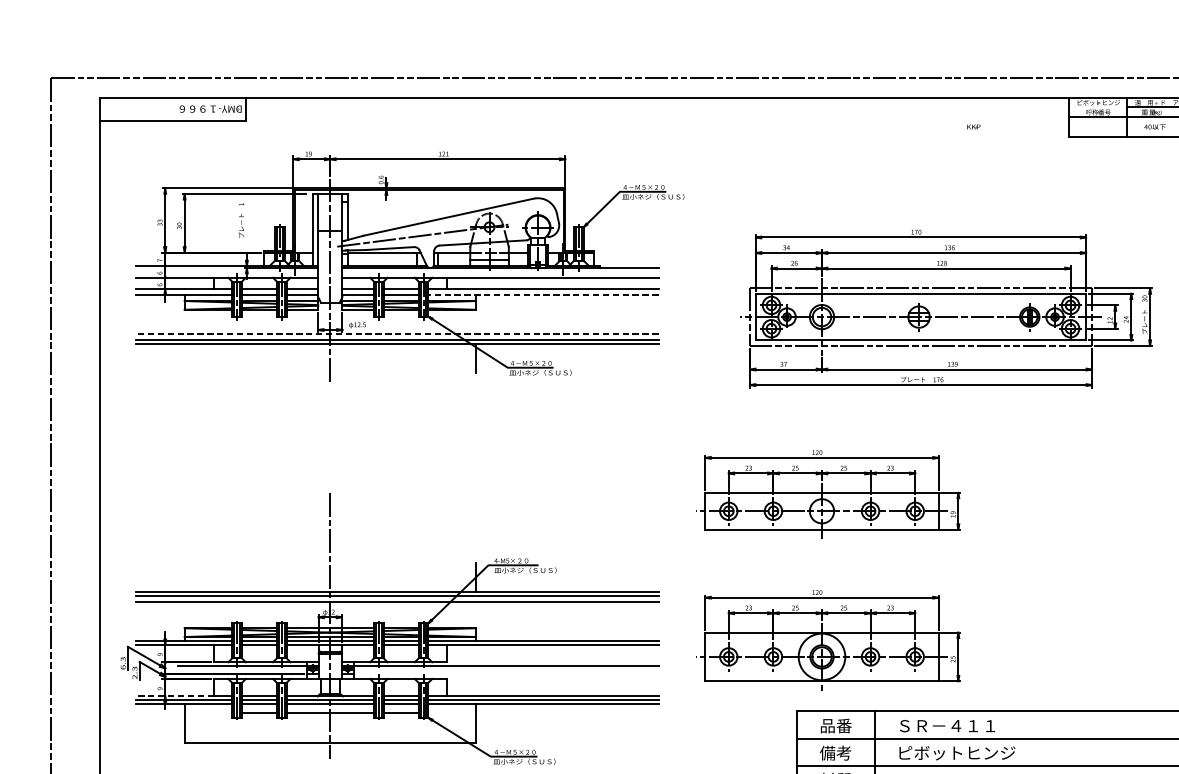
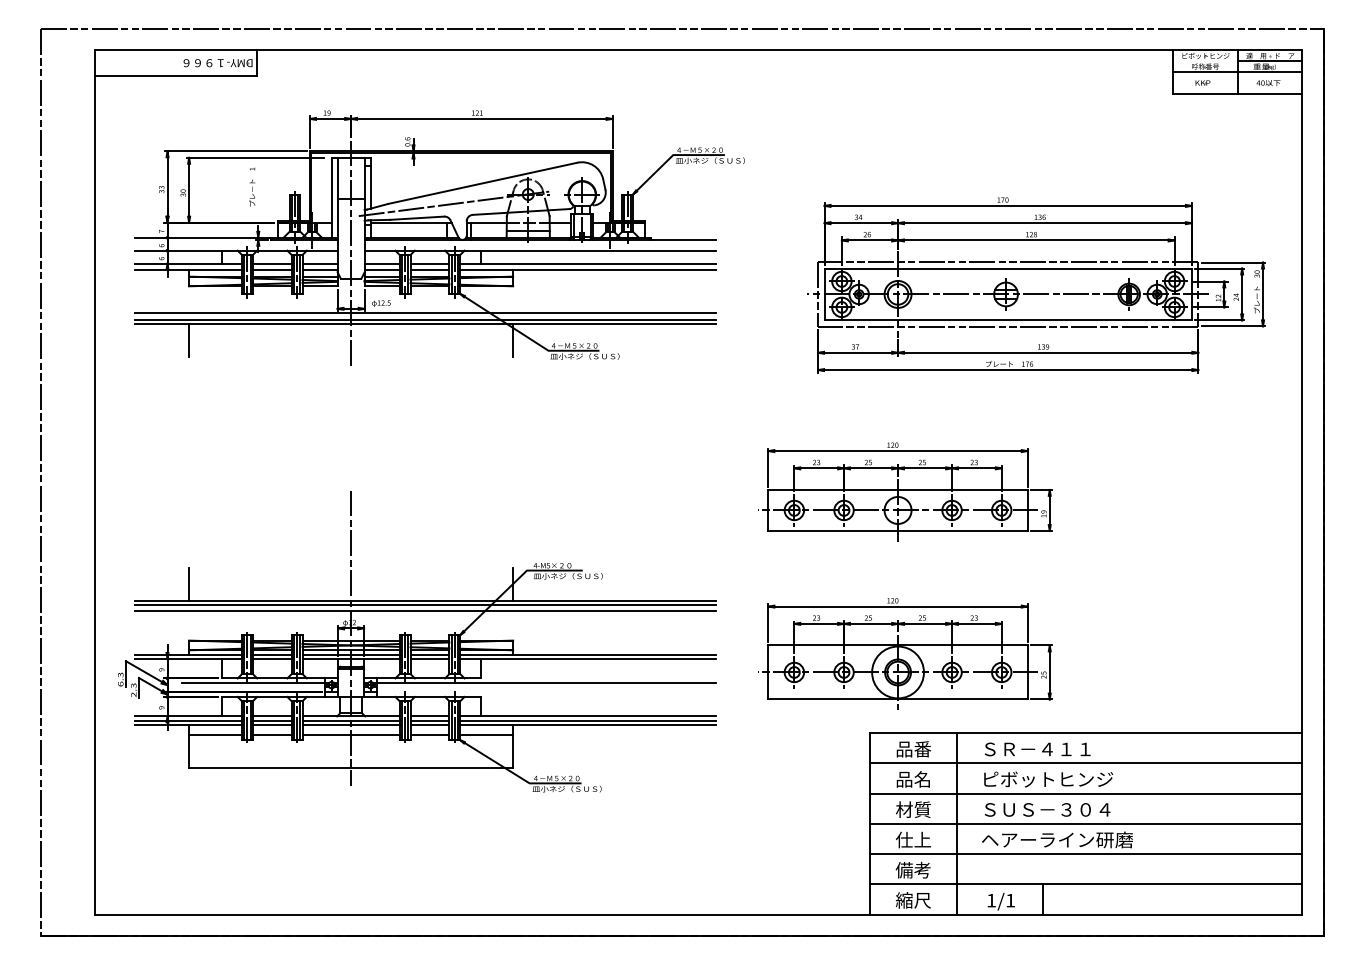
part: (973, 126) -> (1202, 82), moved
line: (543, 295) -> (588, 270), dashed -> solid
line: (397, 334) -> (425, 313), dashed -> solid
line: (185, 358) -> (189, 340), added
line: (185, 577) -> (189, 584), added
line: (174, 696) -> (177, 716), dashed -> solid
line: (208, 712) -> (215, 734), added
line: (452, 712) -> (486, 734), added
text: (834, 753) -> (912, 779), 備考 -> 品名

